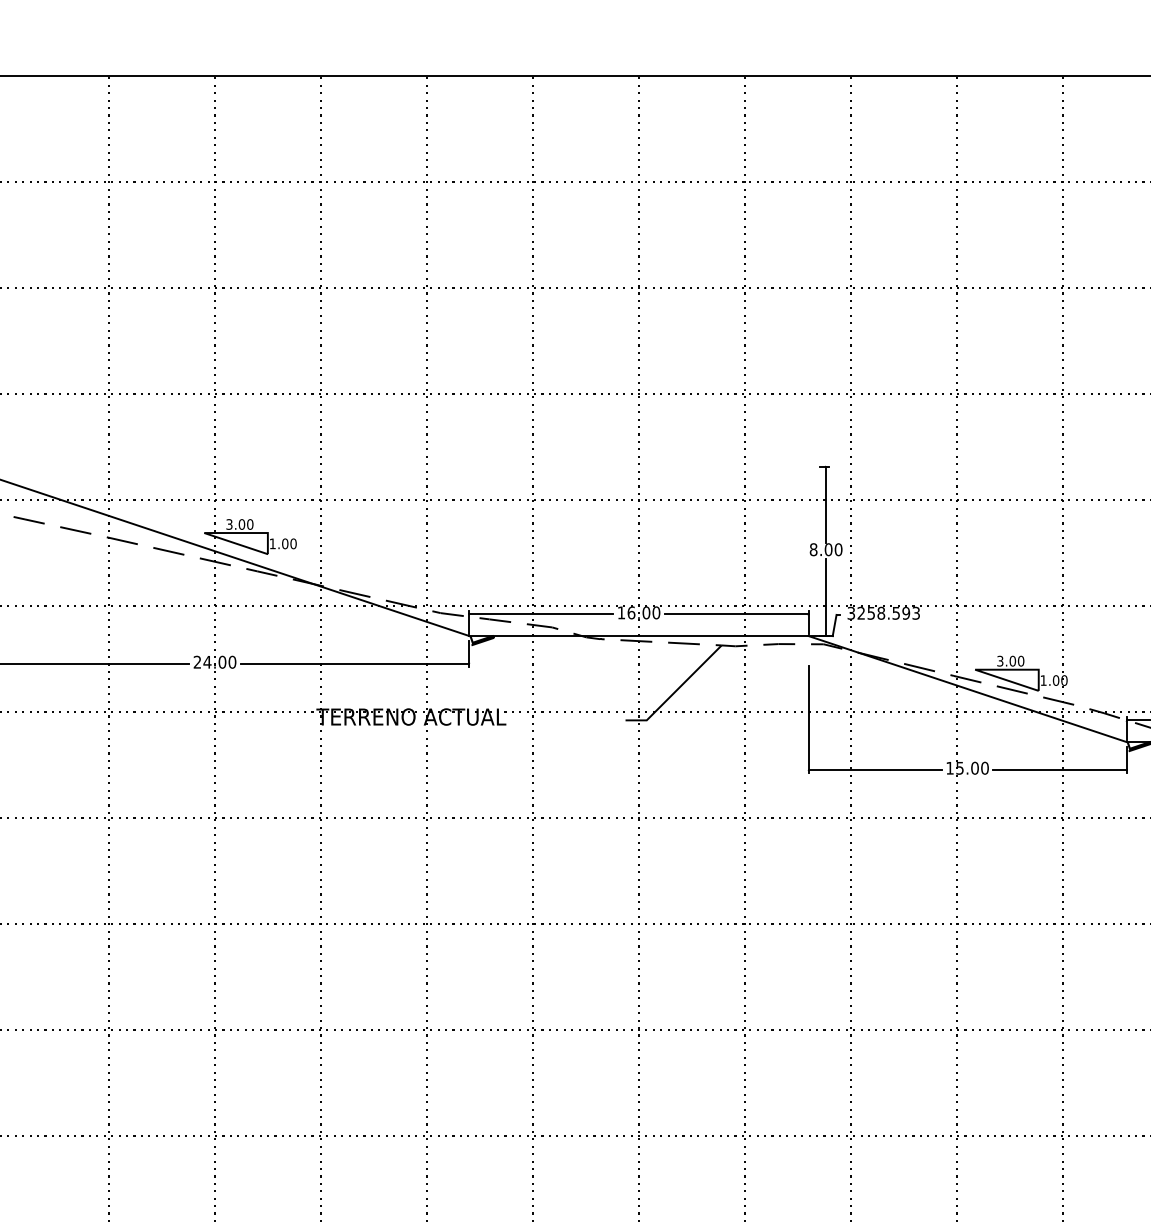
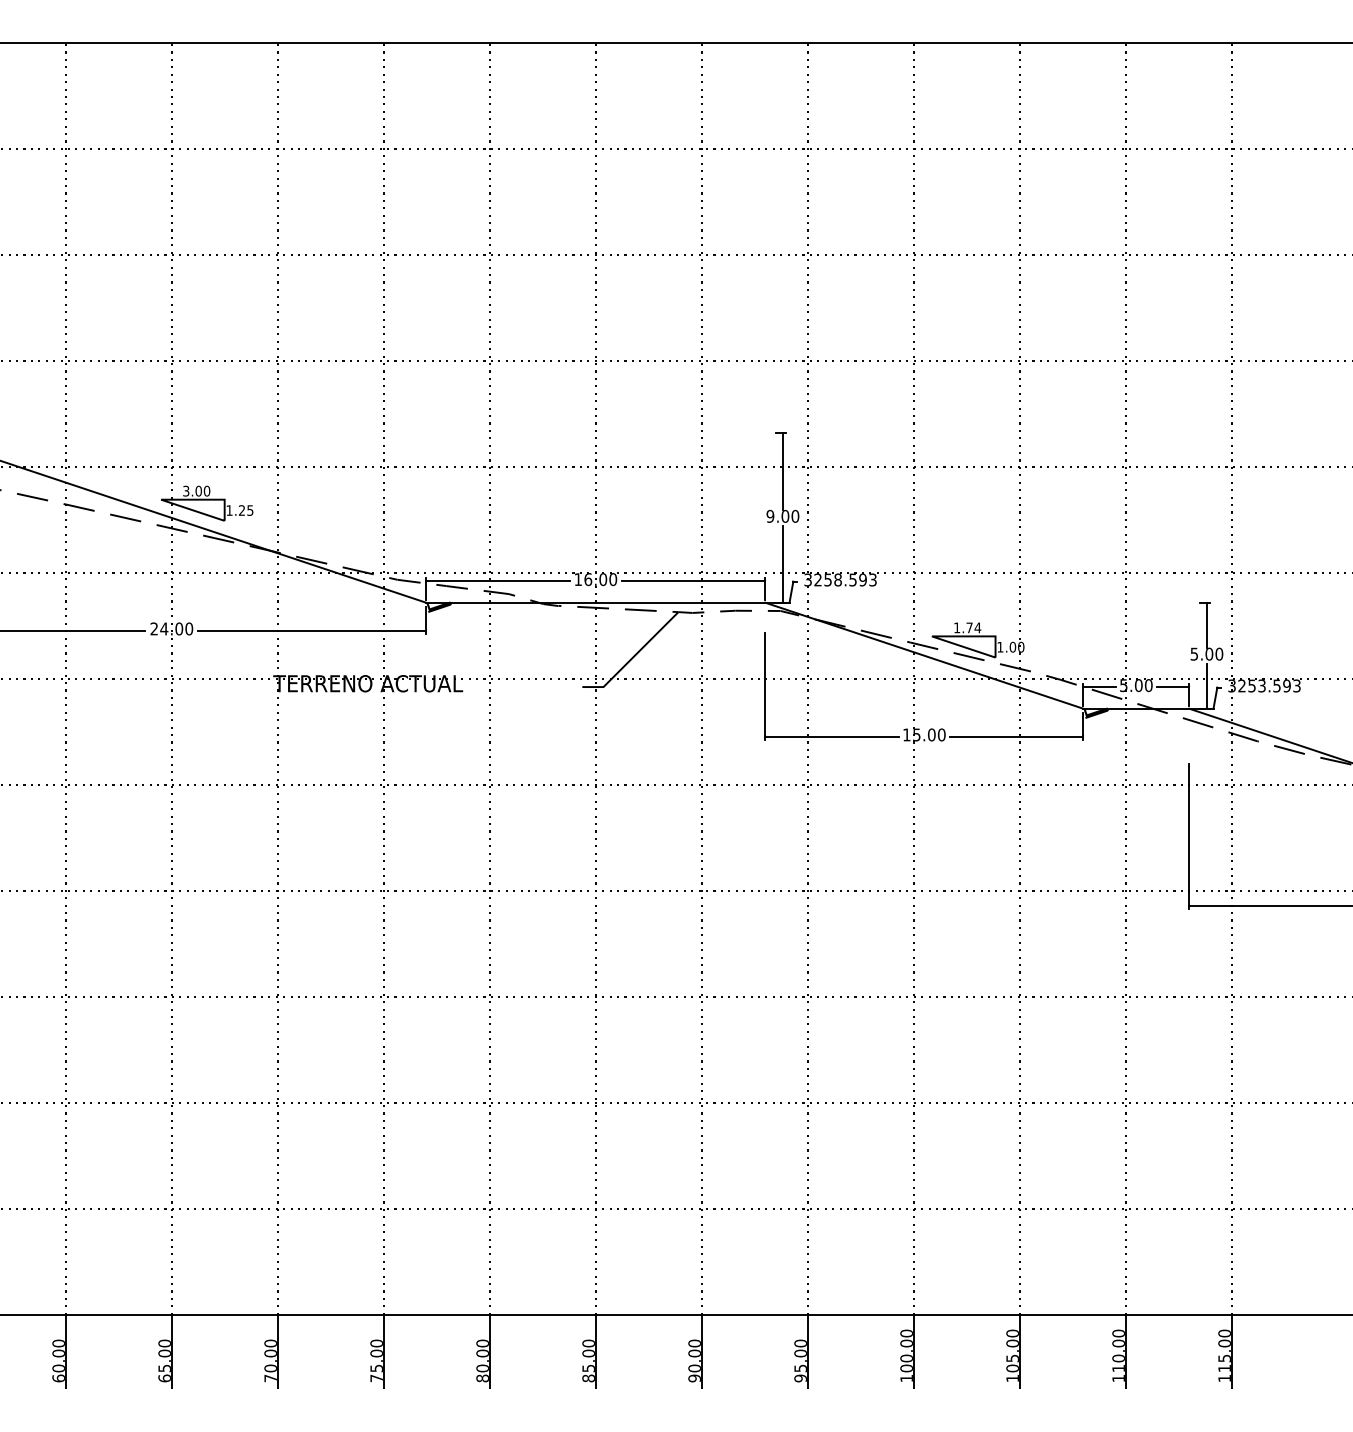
text: (288, 543) -> (245, 510), 1.00 -> 1.25
text: (813, 549) -> (770, 516), 8.00 -> 9.00
text: (1010, 660) -> (967, 627), 3.00 -> 1.74

